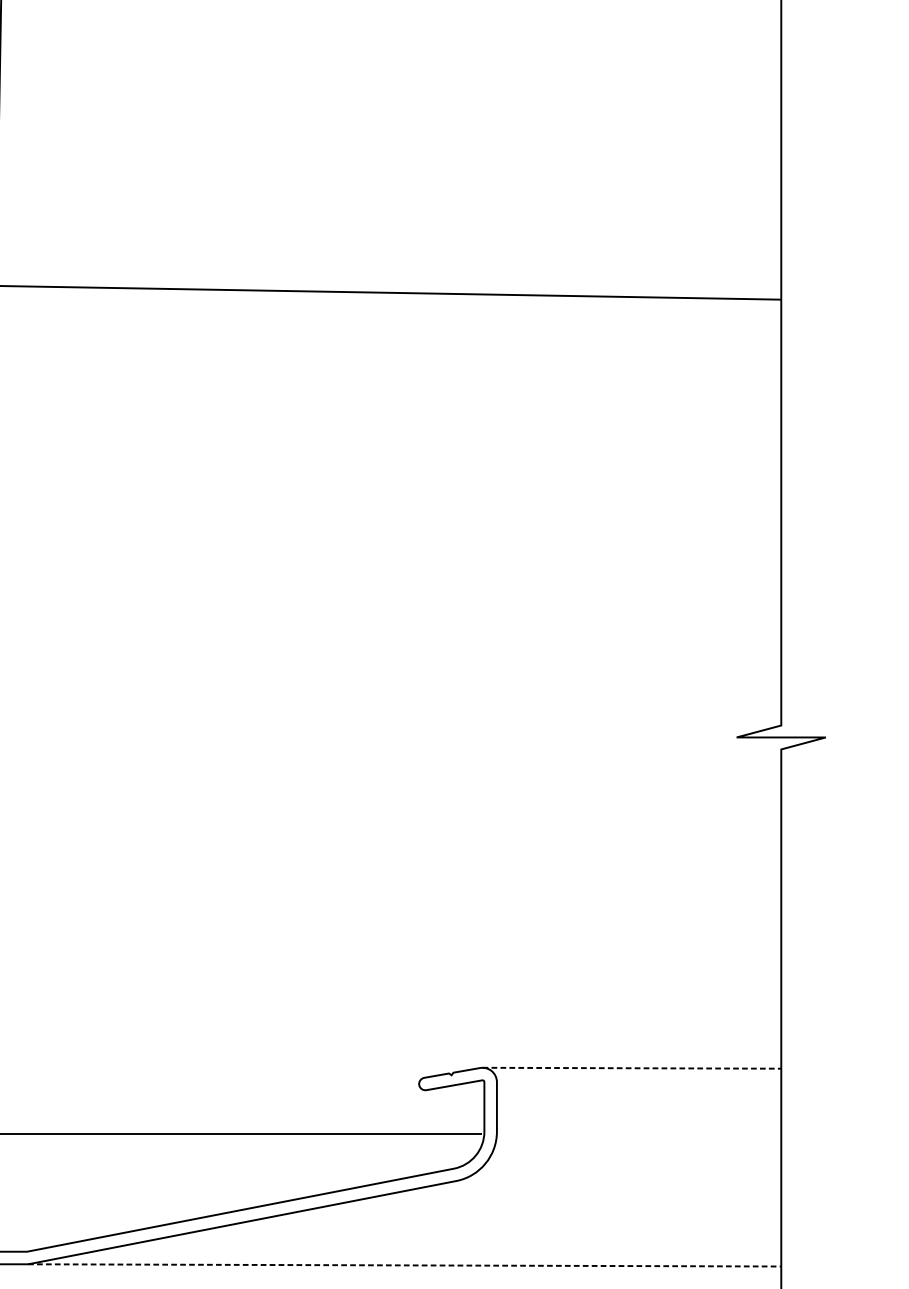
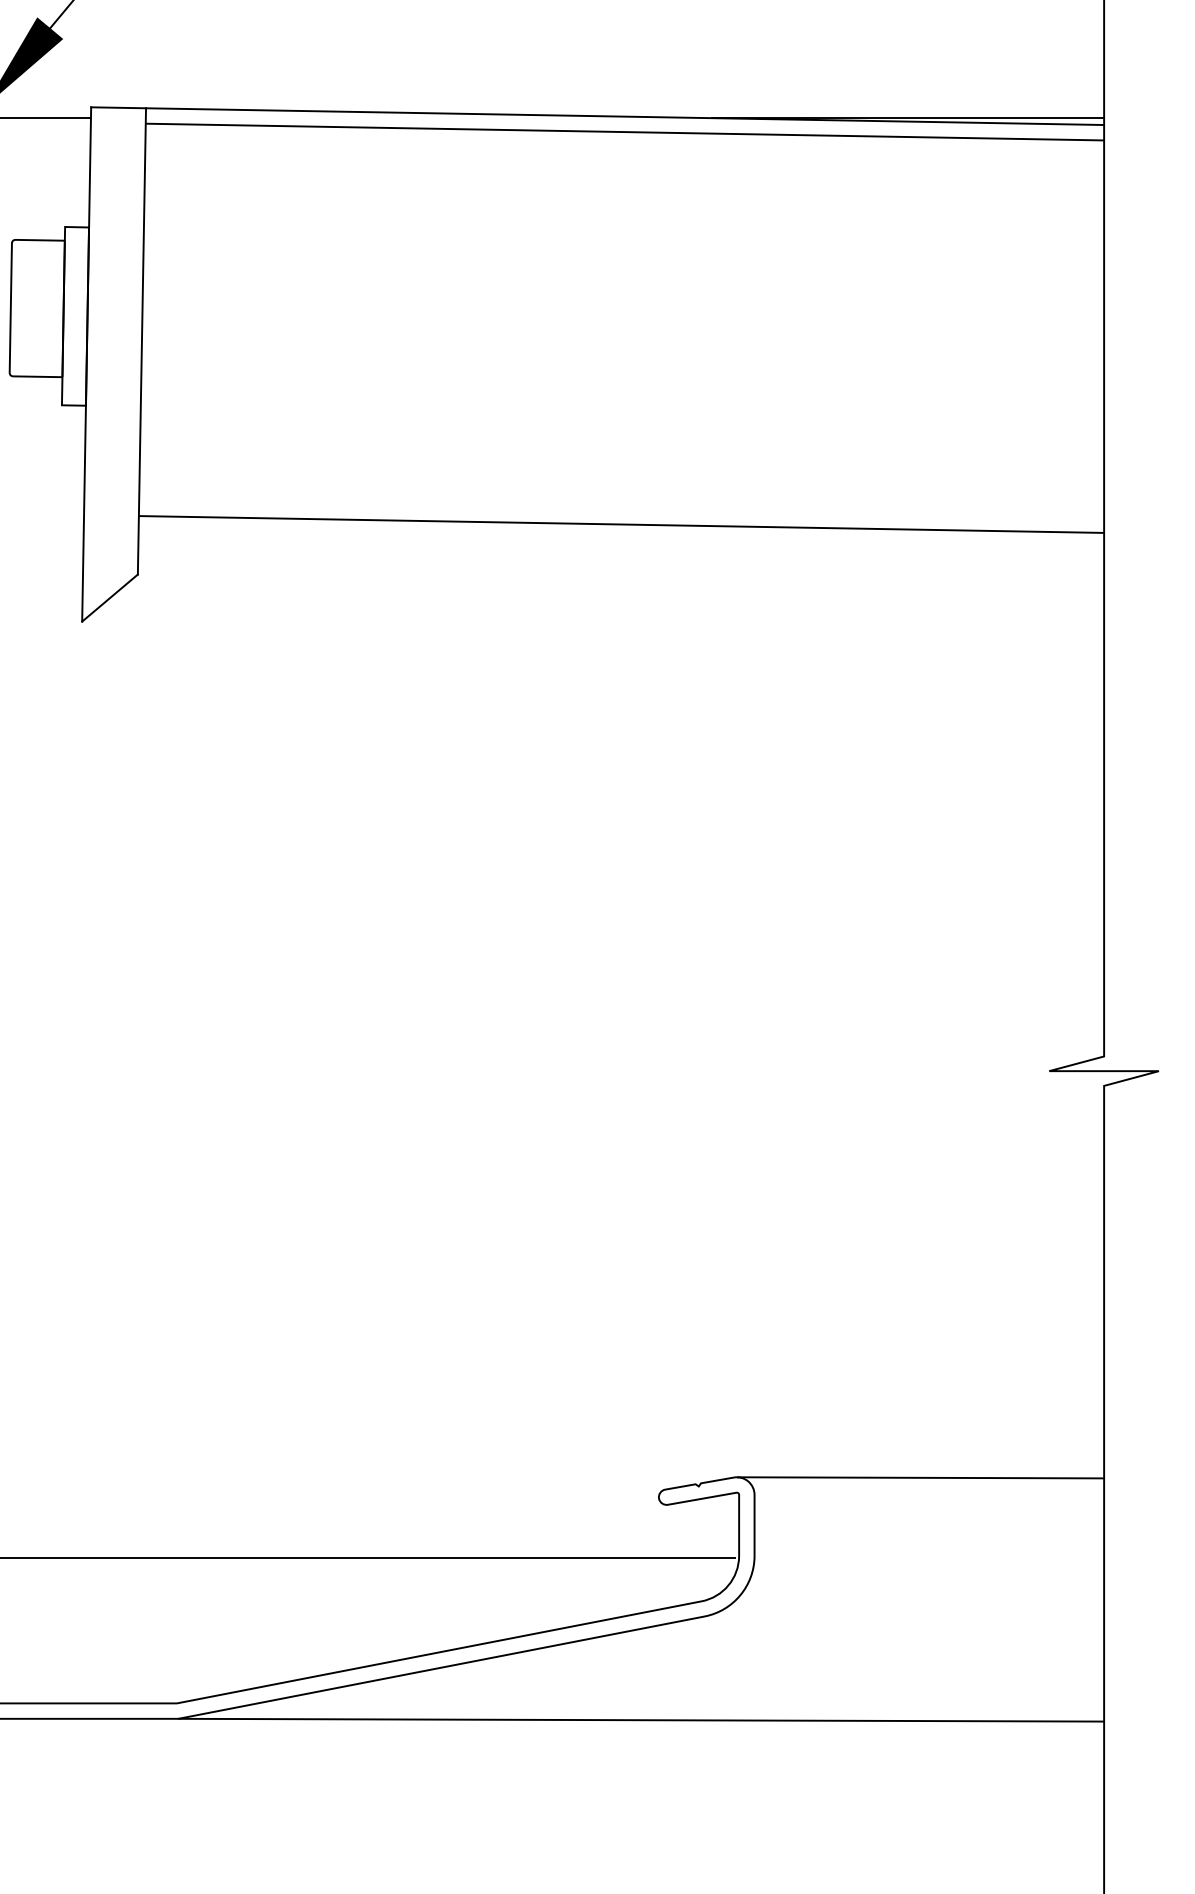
line: (631, 1067) -> (920, 1477), dashed -> solid
line: (404, 1265) -> (641, 1720), dashed -> solid

